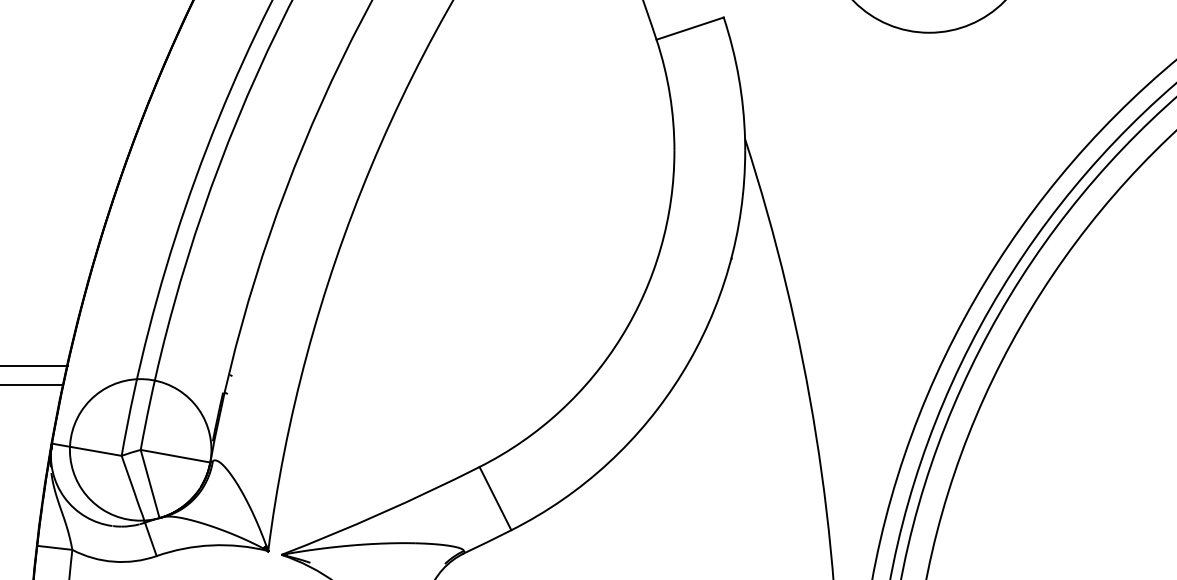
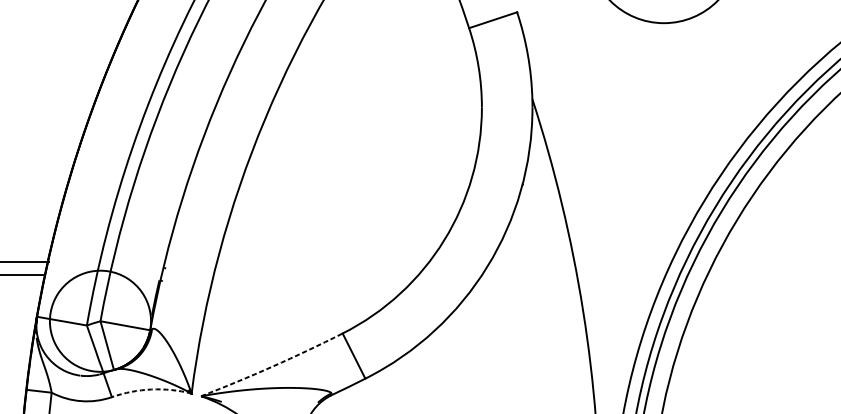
arc: (381, 513) -> (272, 366), solid -> dashed
arc: (212, 545) -> (151, 389), solid -> dashed

